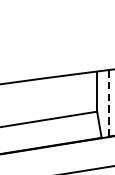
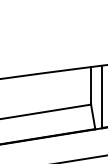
line: (108, 104) -> (101, 97), dashed -> solid

